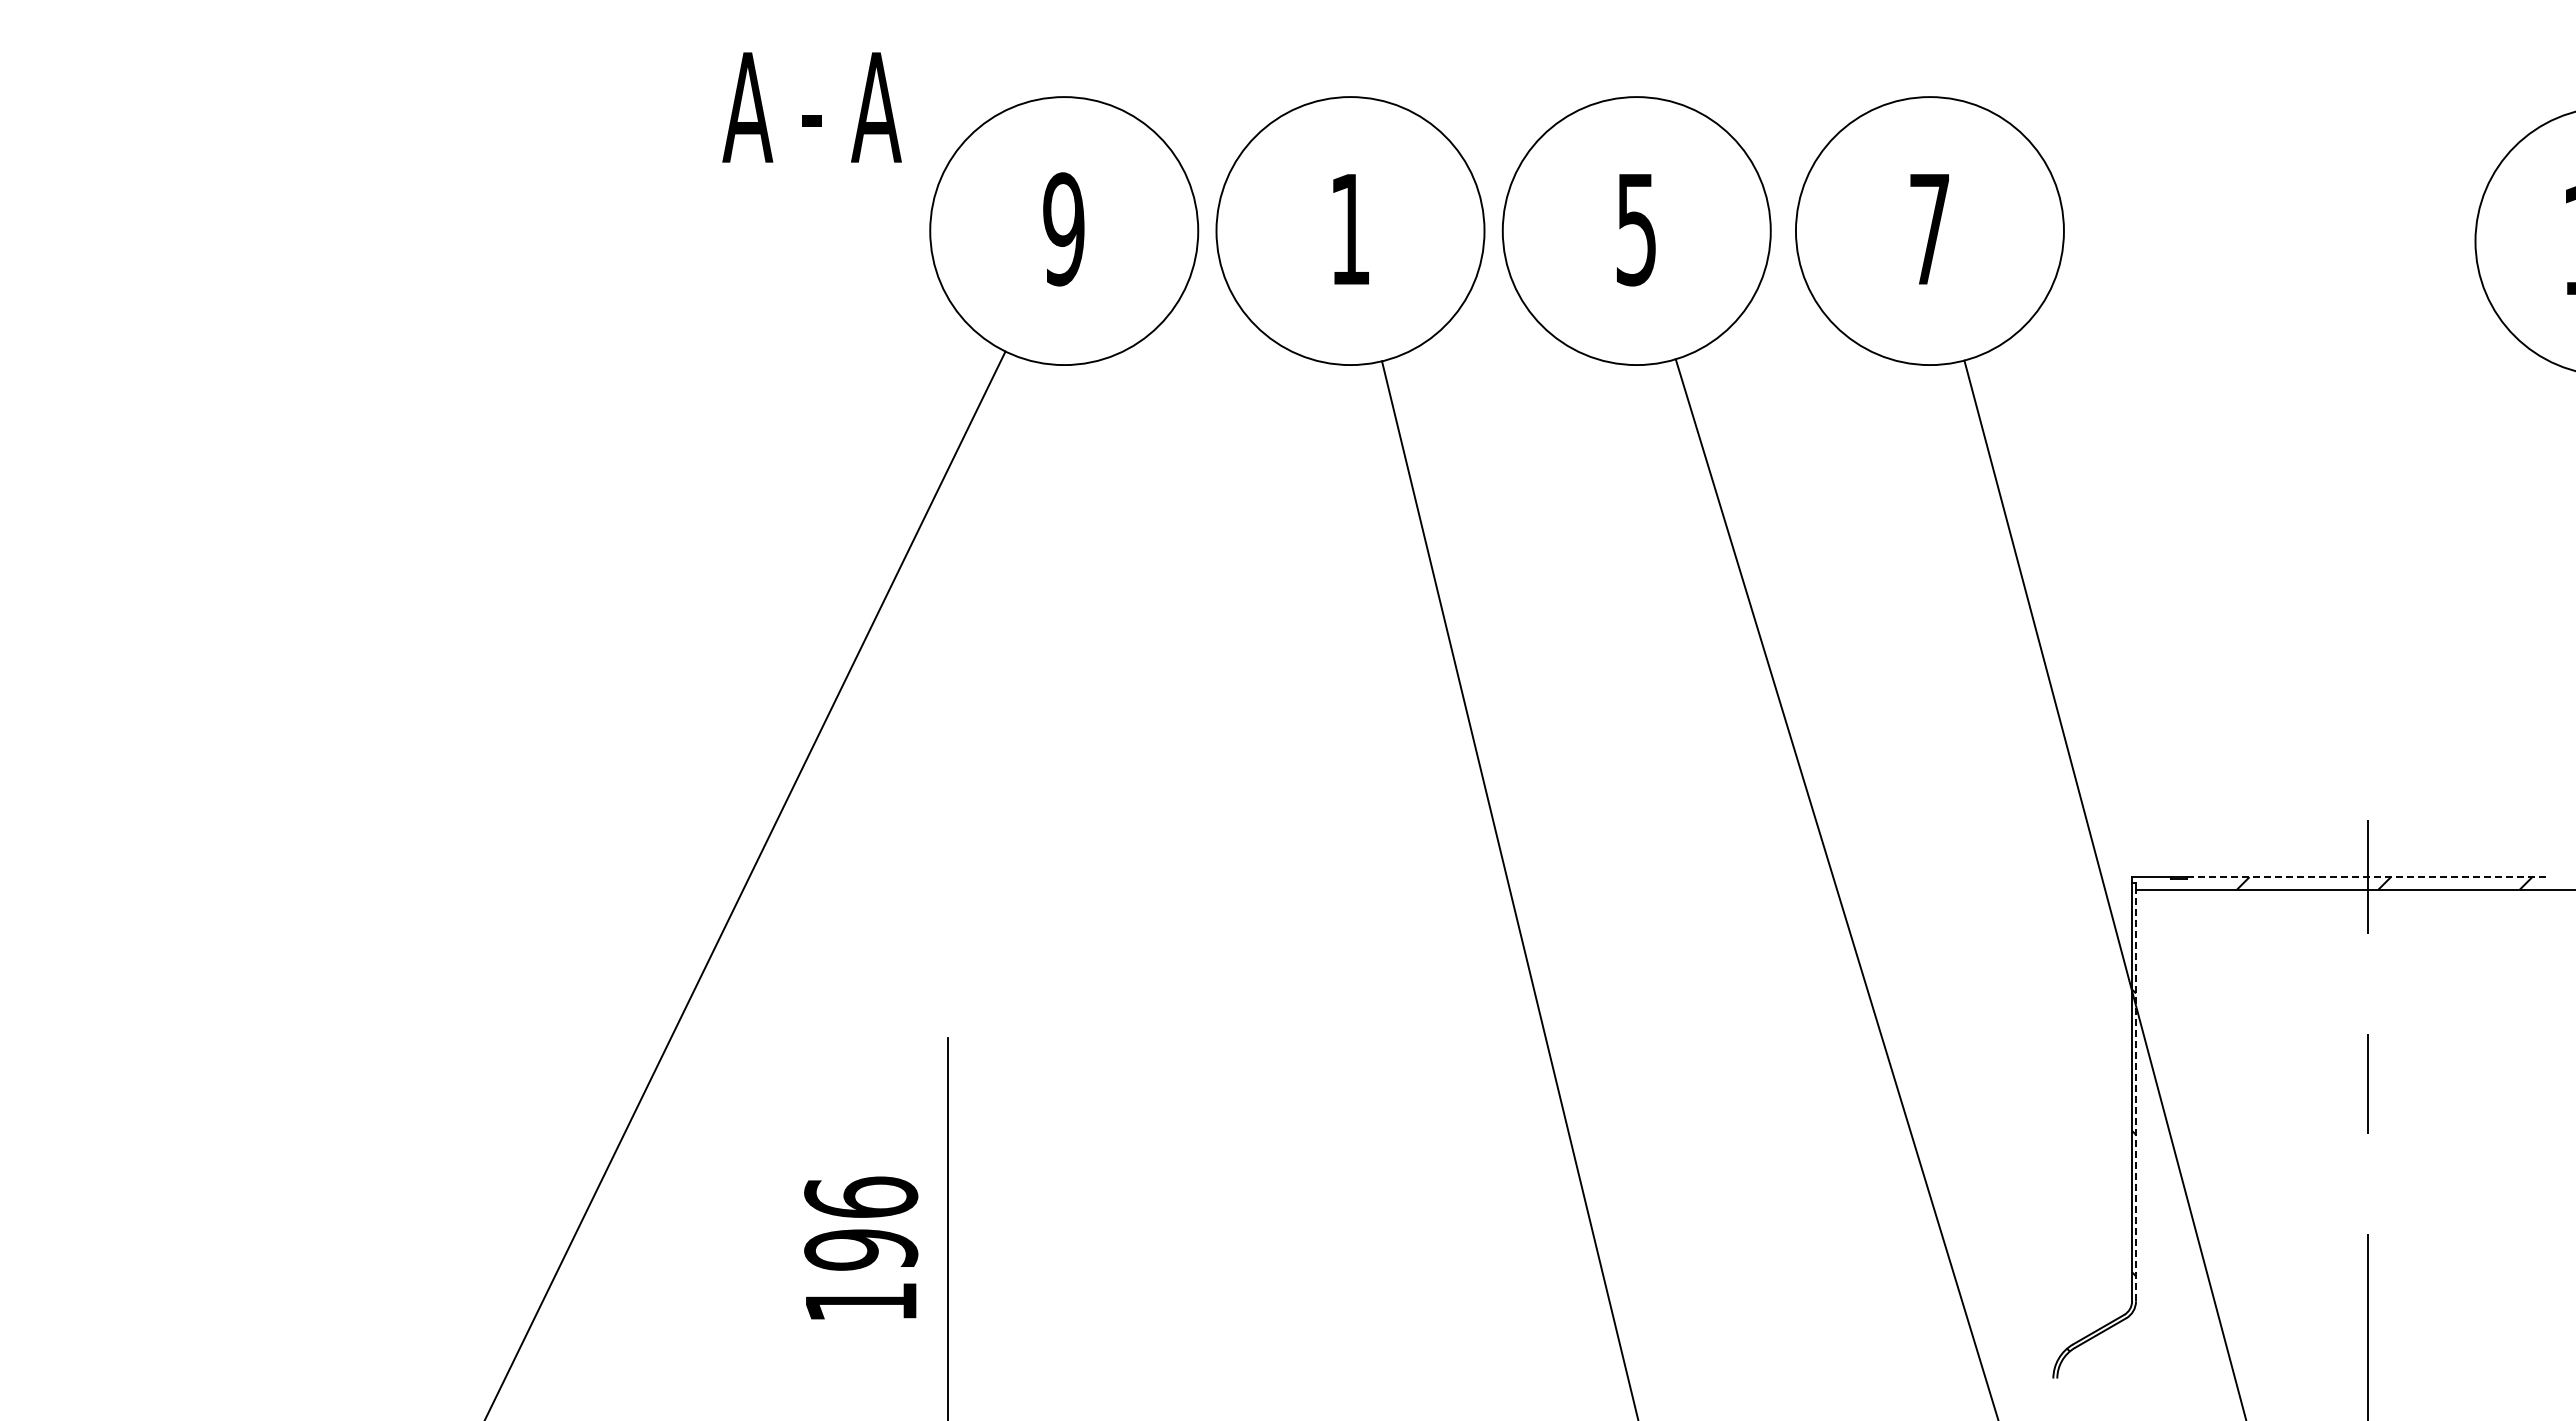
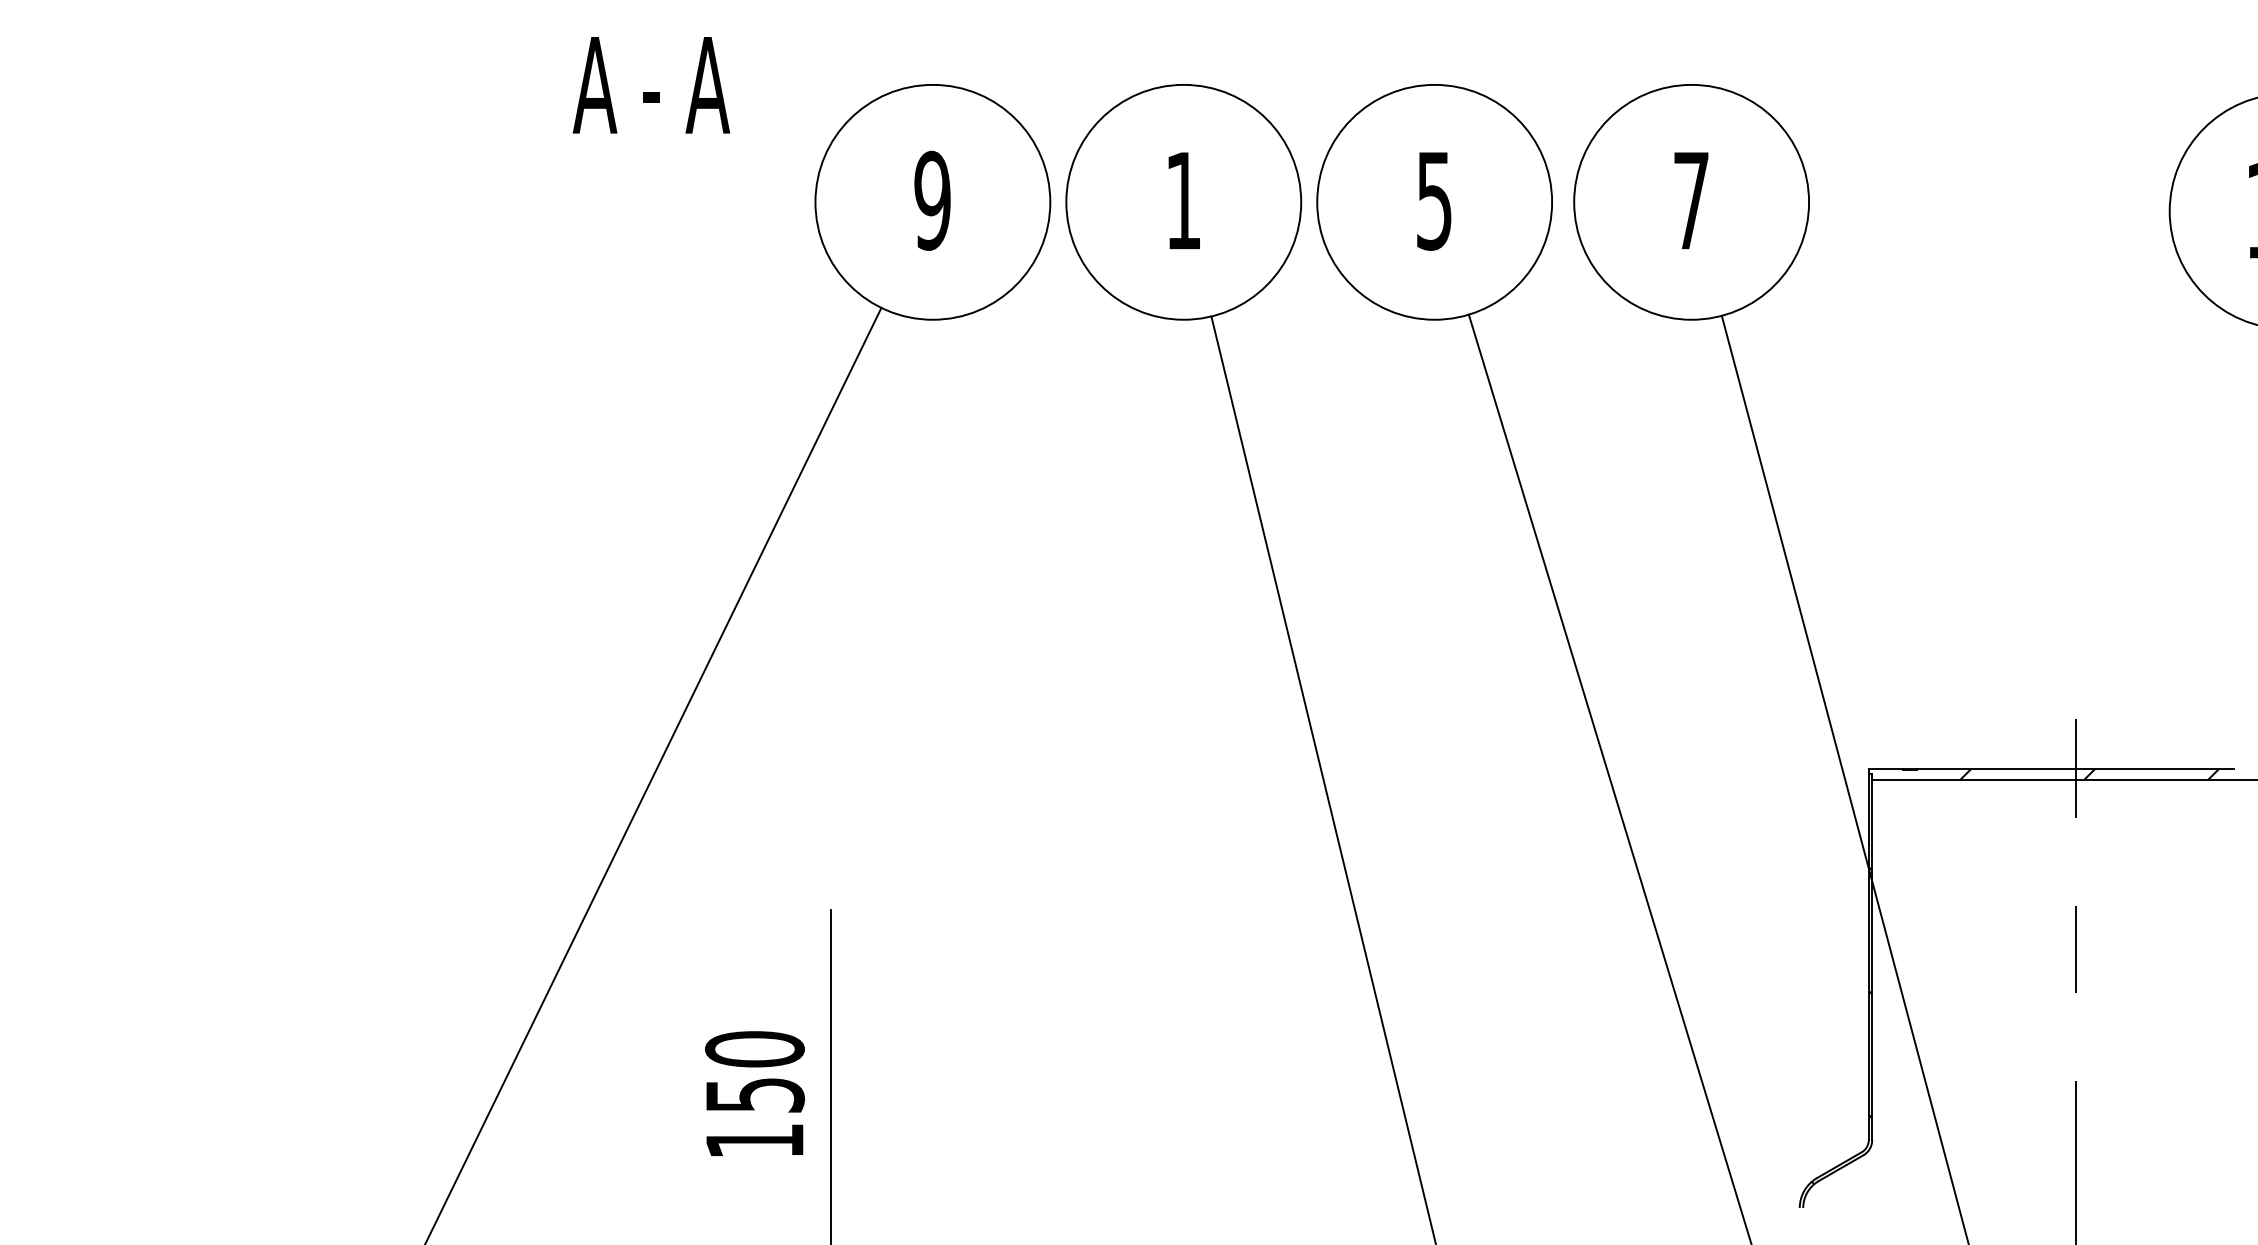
text: (811, 107) -> (650, 85), moved
line: (2368, 877) -> (2075, 768), dashed -> solid
line: (2136, 1092) -> (1872, 957), dashed -> solid
text: (861, 1223) -> (755, 1072), 196 -> 150

